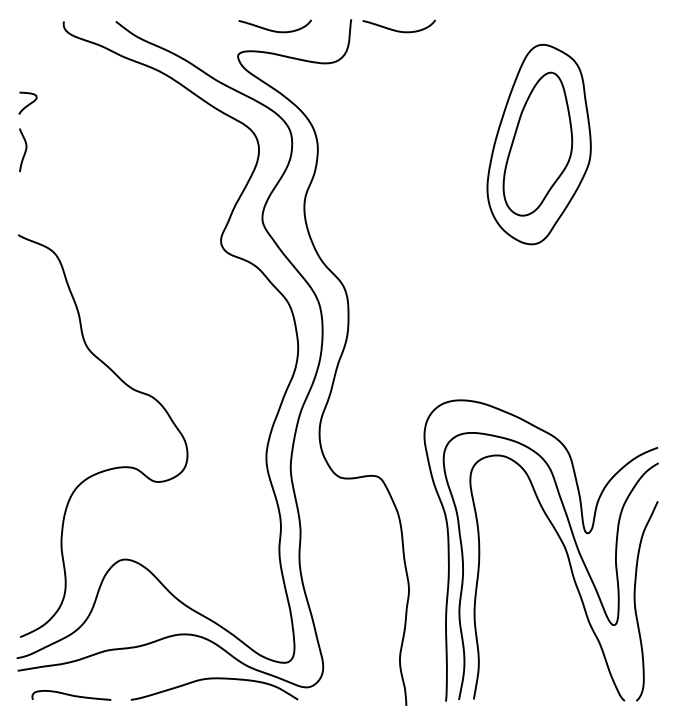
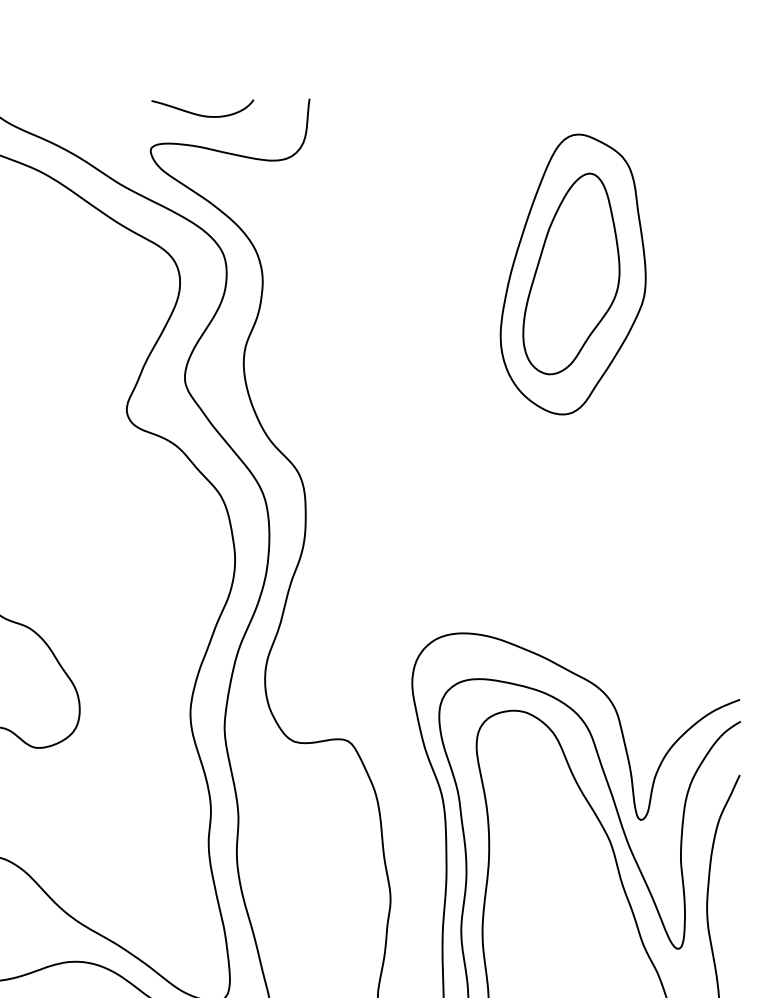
curve: (398, 30) -> (375, 114), removed

